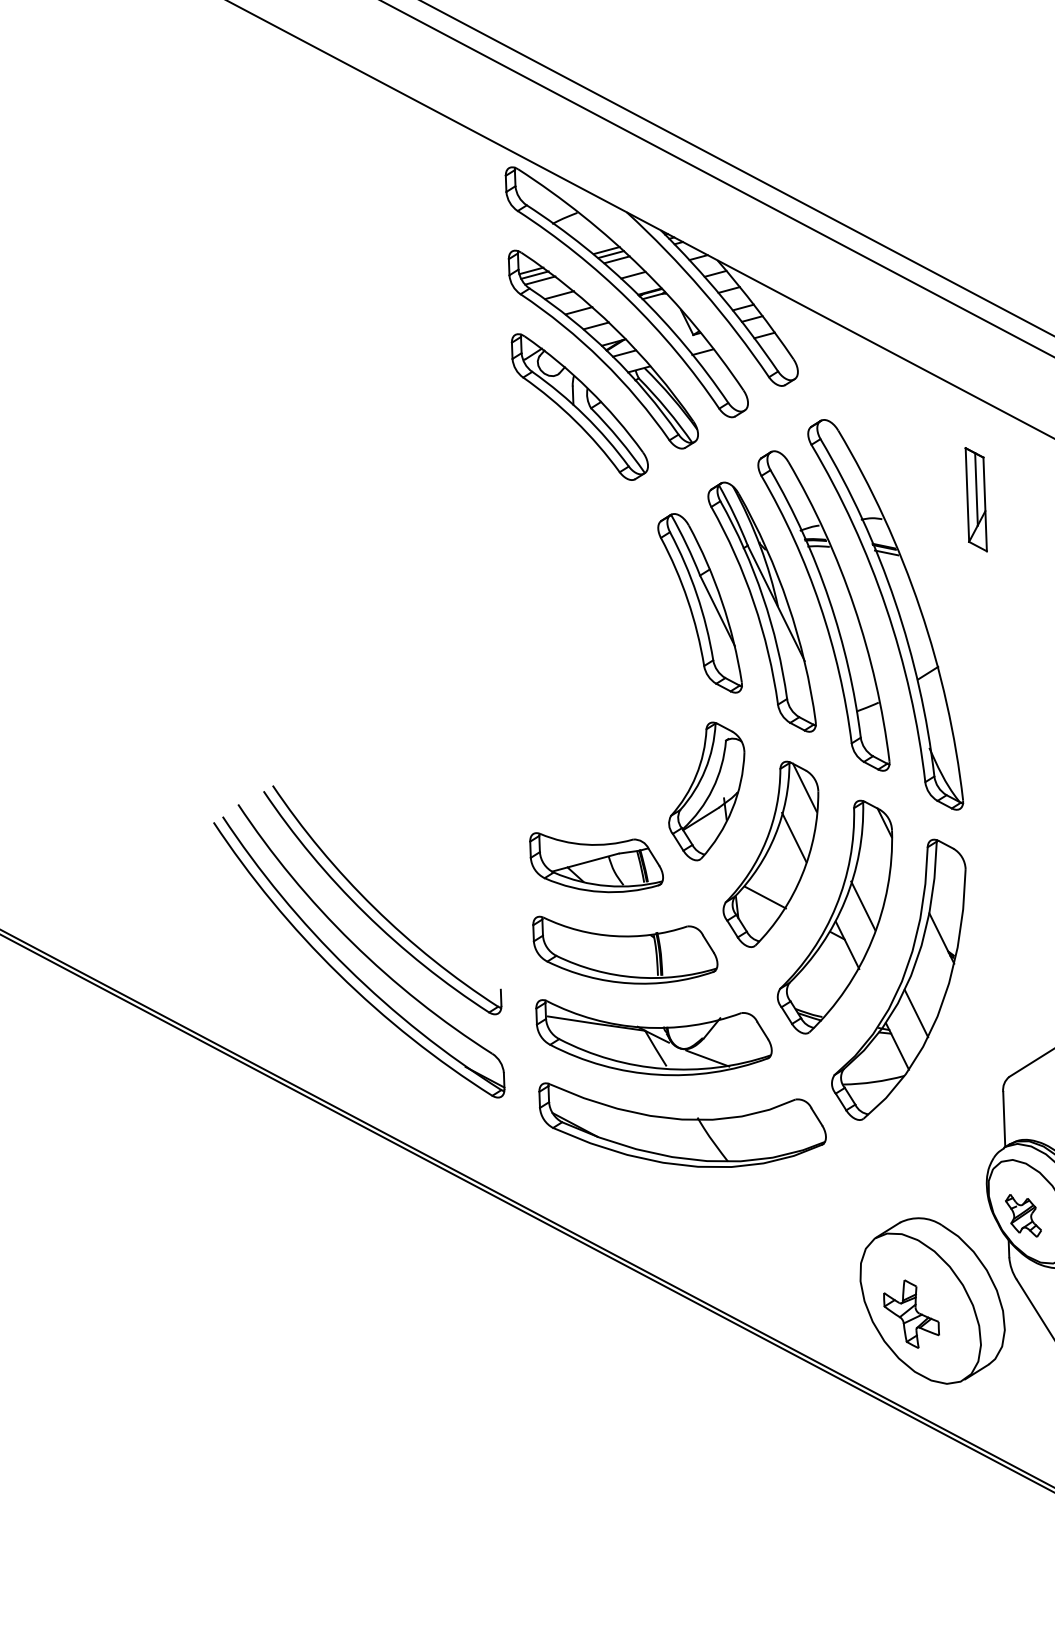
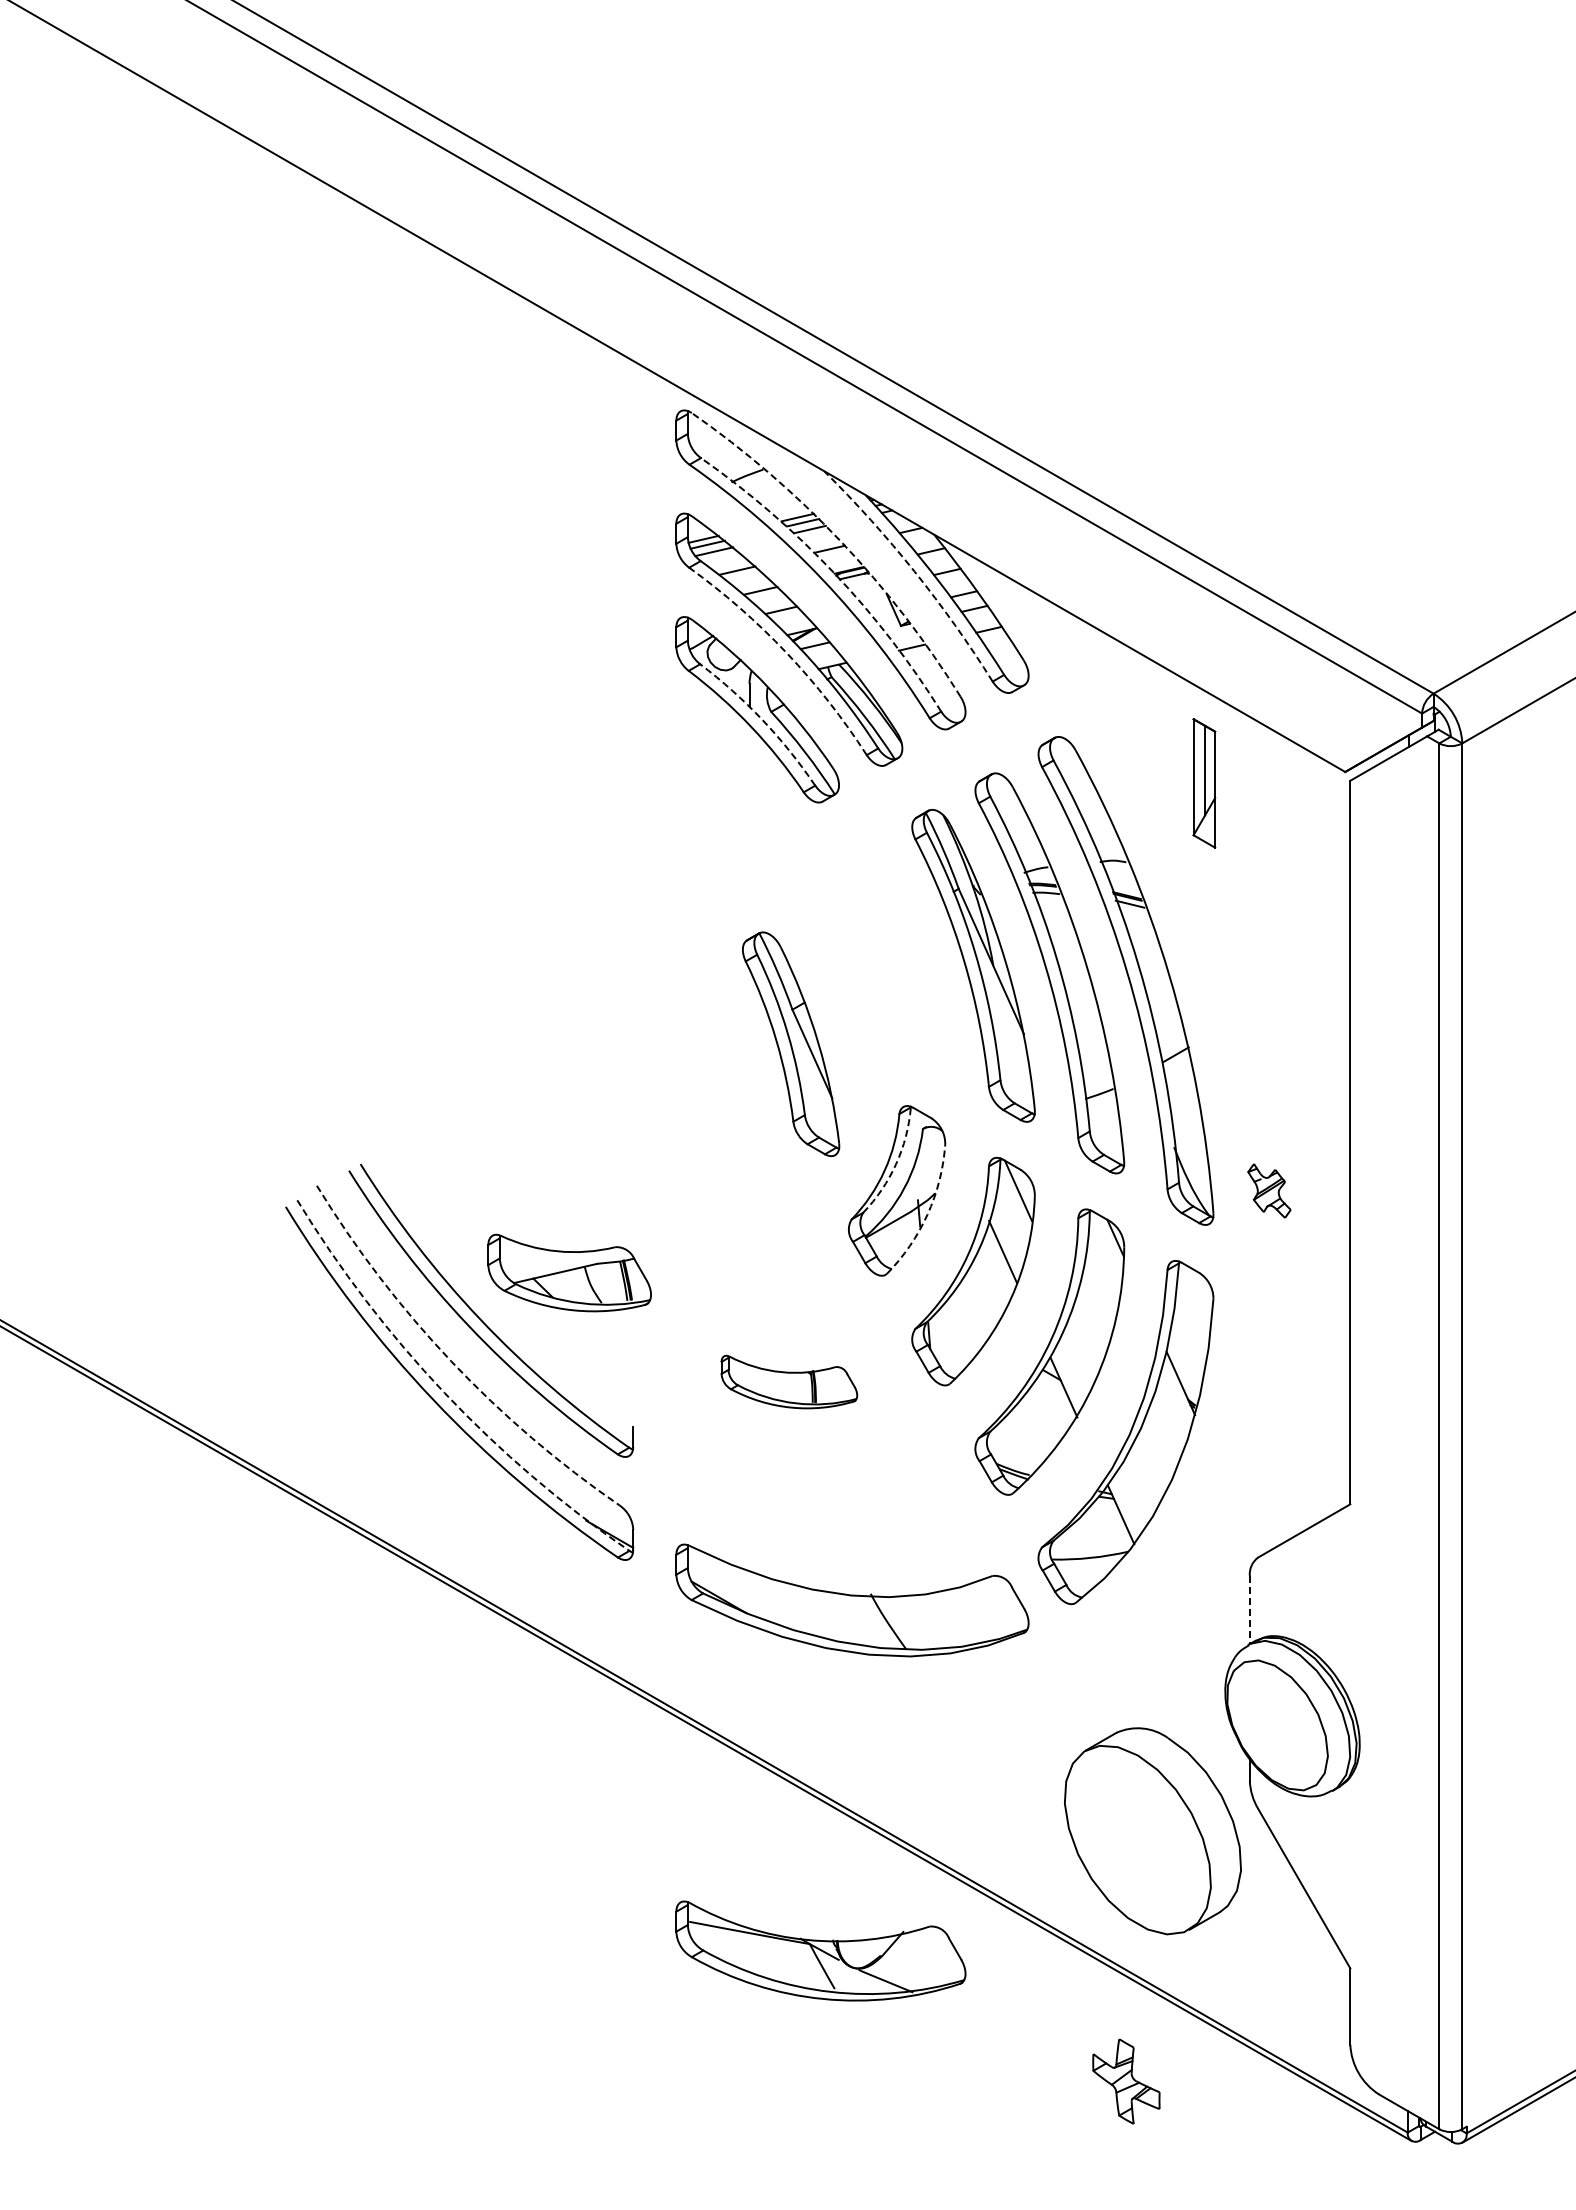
arc: (641, 268) -> (840, 541), solid -> dashed
arc: (702, 290) -> (914, 571), solid -> dashed
arc: (637, 293) -> (833, 572), solid -> dashed
arc: (601, 360) -> (786, 653), solid -> dashed
arc: (584, 415) -> (762, 720), solid -> dashed
part: (976, 499) -> (1204, 783), moved
part: (700, 603) -> (791, 1044), moved
arc: (705, 770) -> (896, 1164), solid -> dashed
arc: (732, 809) -> (927, 1214), solid -> dashed
part: (596, 861) -> (569, 1272), moved
line: (765, 897) -> (964, 1324), removed
line: (863, 905) -> (1085, 1339), removed
arc: (352, 942) -> (451, 1361), solid -> dashed
part: (625, 948) -> (789, 1381), size x0.6
arc: (347, 968) -> (444, 1393), solid -> dashed
line: (915, 1013) -> (1145, 1474), removed
part: (653, 1035) -> (820, 1950), moved
line: (1003, 1119) -> (1249, 1610), solid -> dashed
part: (1023, 1215) -> (1269, 1190), moved
part: (911, 1314) -> (1126, 2081), moved

